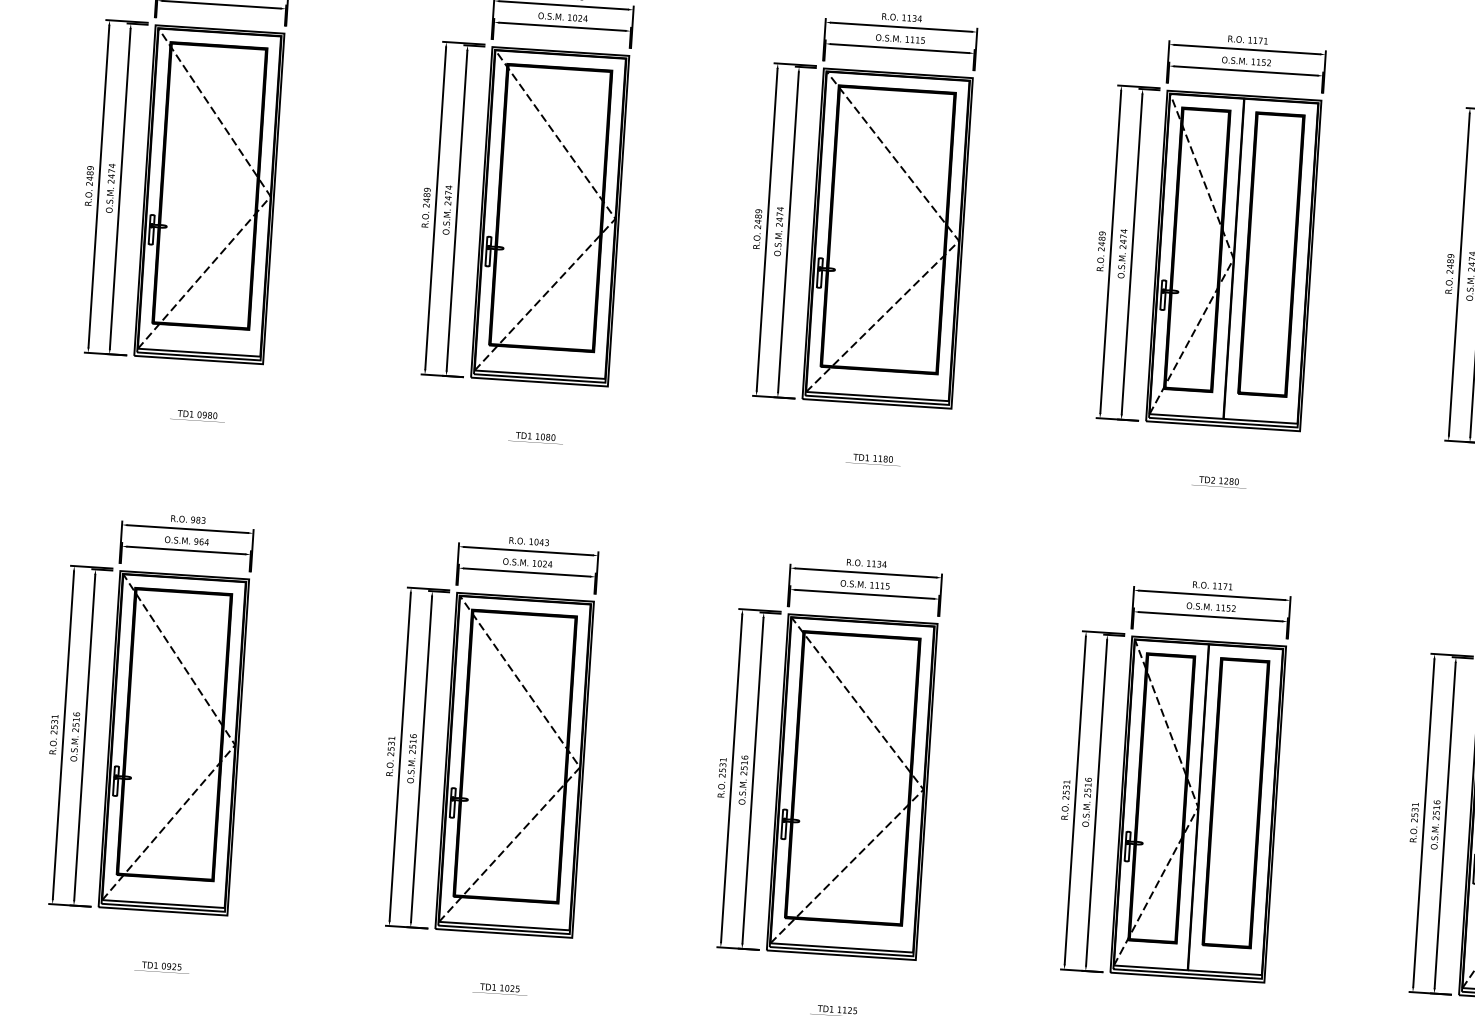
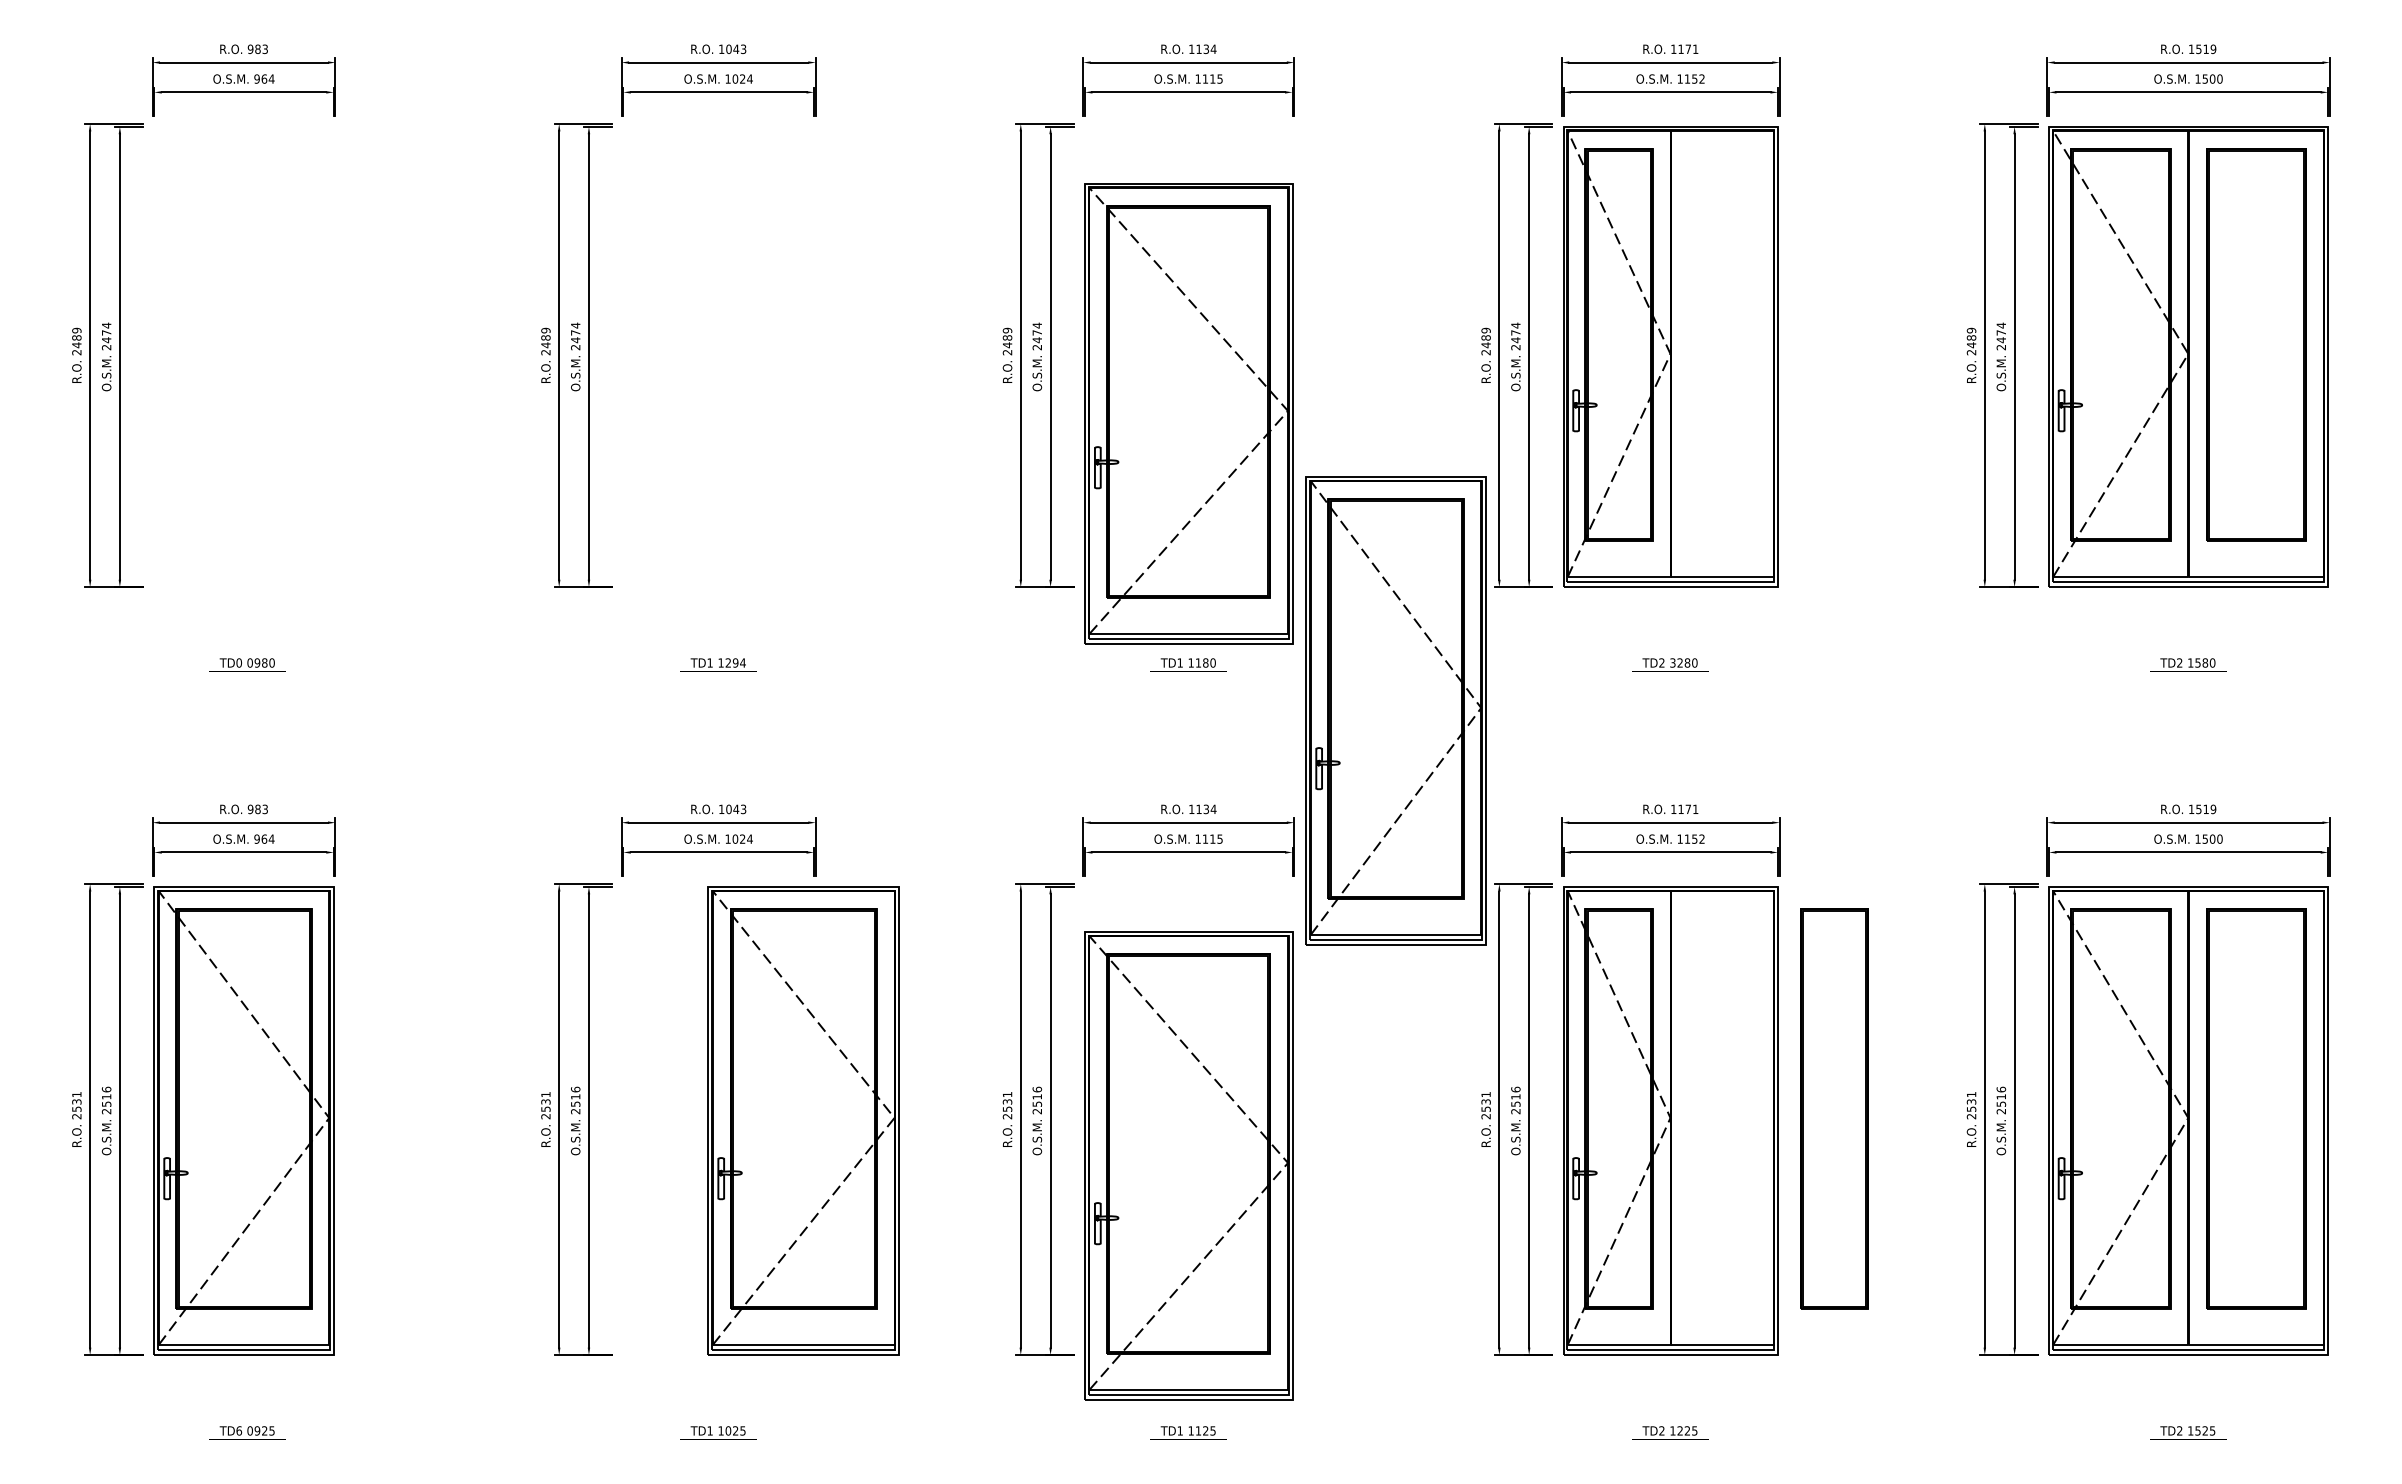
part: (209, 194) -> (243, 356), removed
part: (550, 216) -> (718, 356), removed
part: (887, 238) -> (1188, 413), moved
part: (1271, 254) -> (1722, 344), removed
text: (191, 413) -> (238, 662), TD1 -> TD0
text: (548, 436) -> (735, 662), 1080 -> 1294
text: (1220, 480) -> (1672, 662), 1280 -> 3280
part: (1019, 502) -> (1395, 710), added
part: (514, 764) -> (803, 1120), moved
part: (852, 786) -> (1188, 1165), moved
part: (1236, 802) -> (1834, 1108), moved
text: (156, 965) -> (239, 1430), TD1 -> TD6

